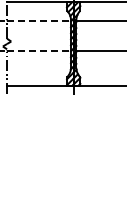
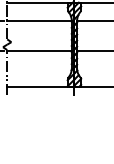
line: (39, 20) -> (39, 20), dashed -> solid
line: (39, 50) -> (39, 51), dashed -> solid

